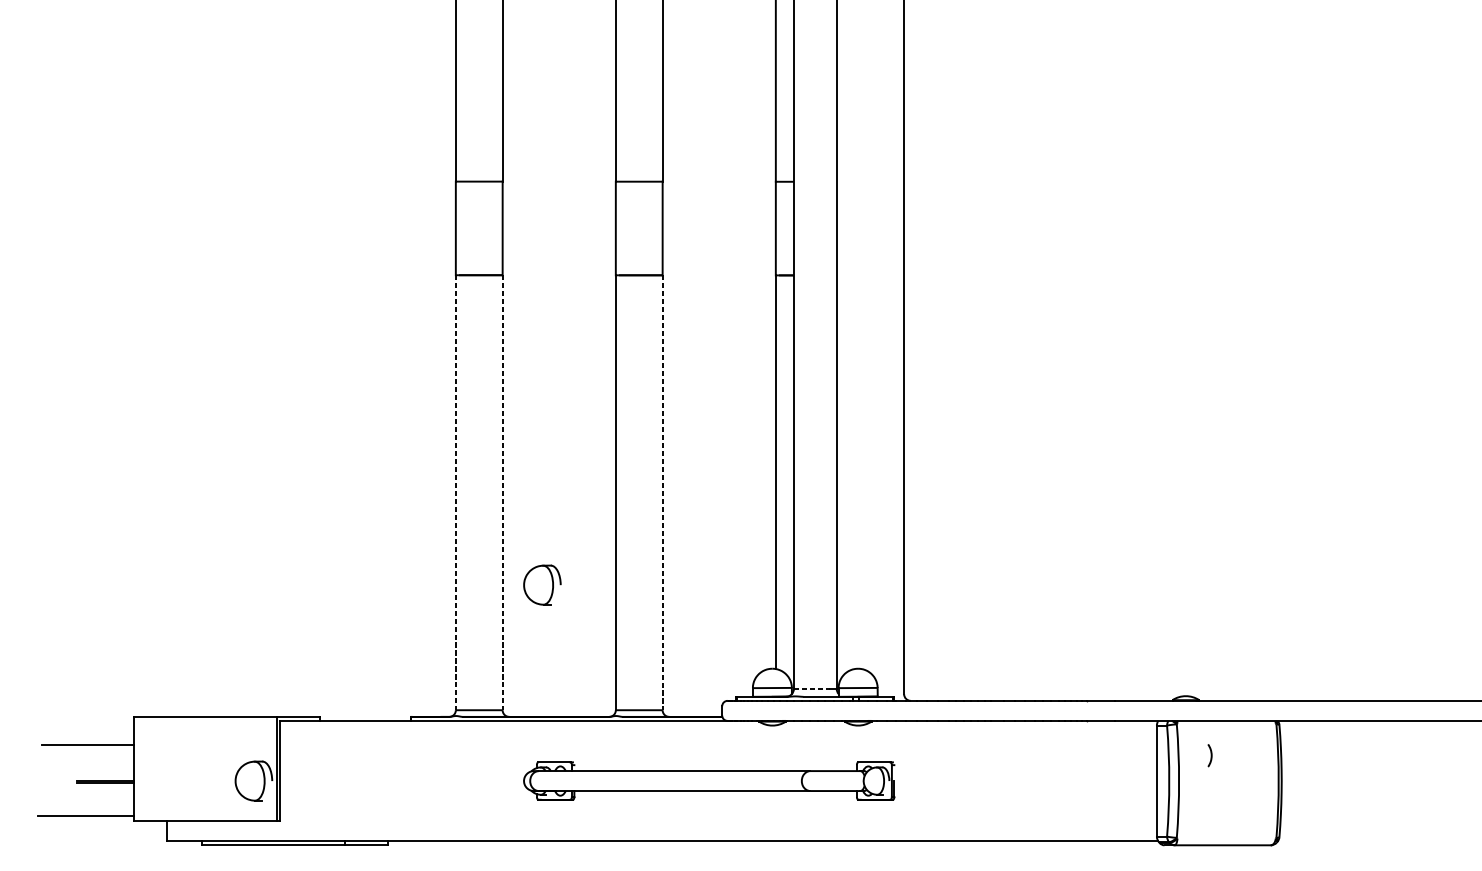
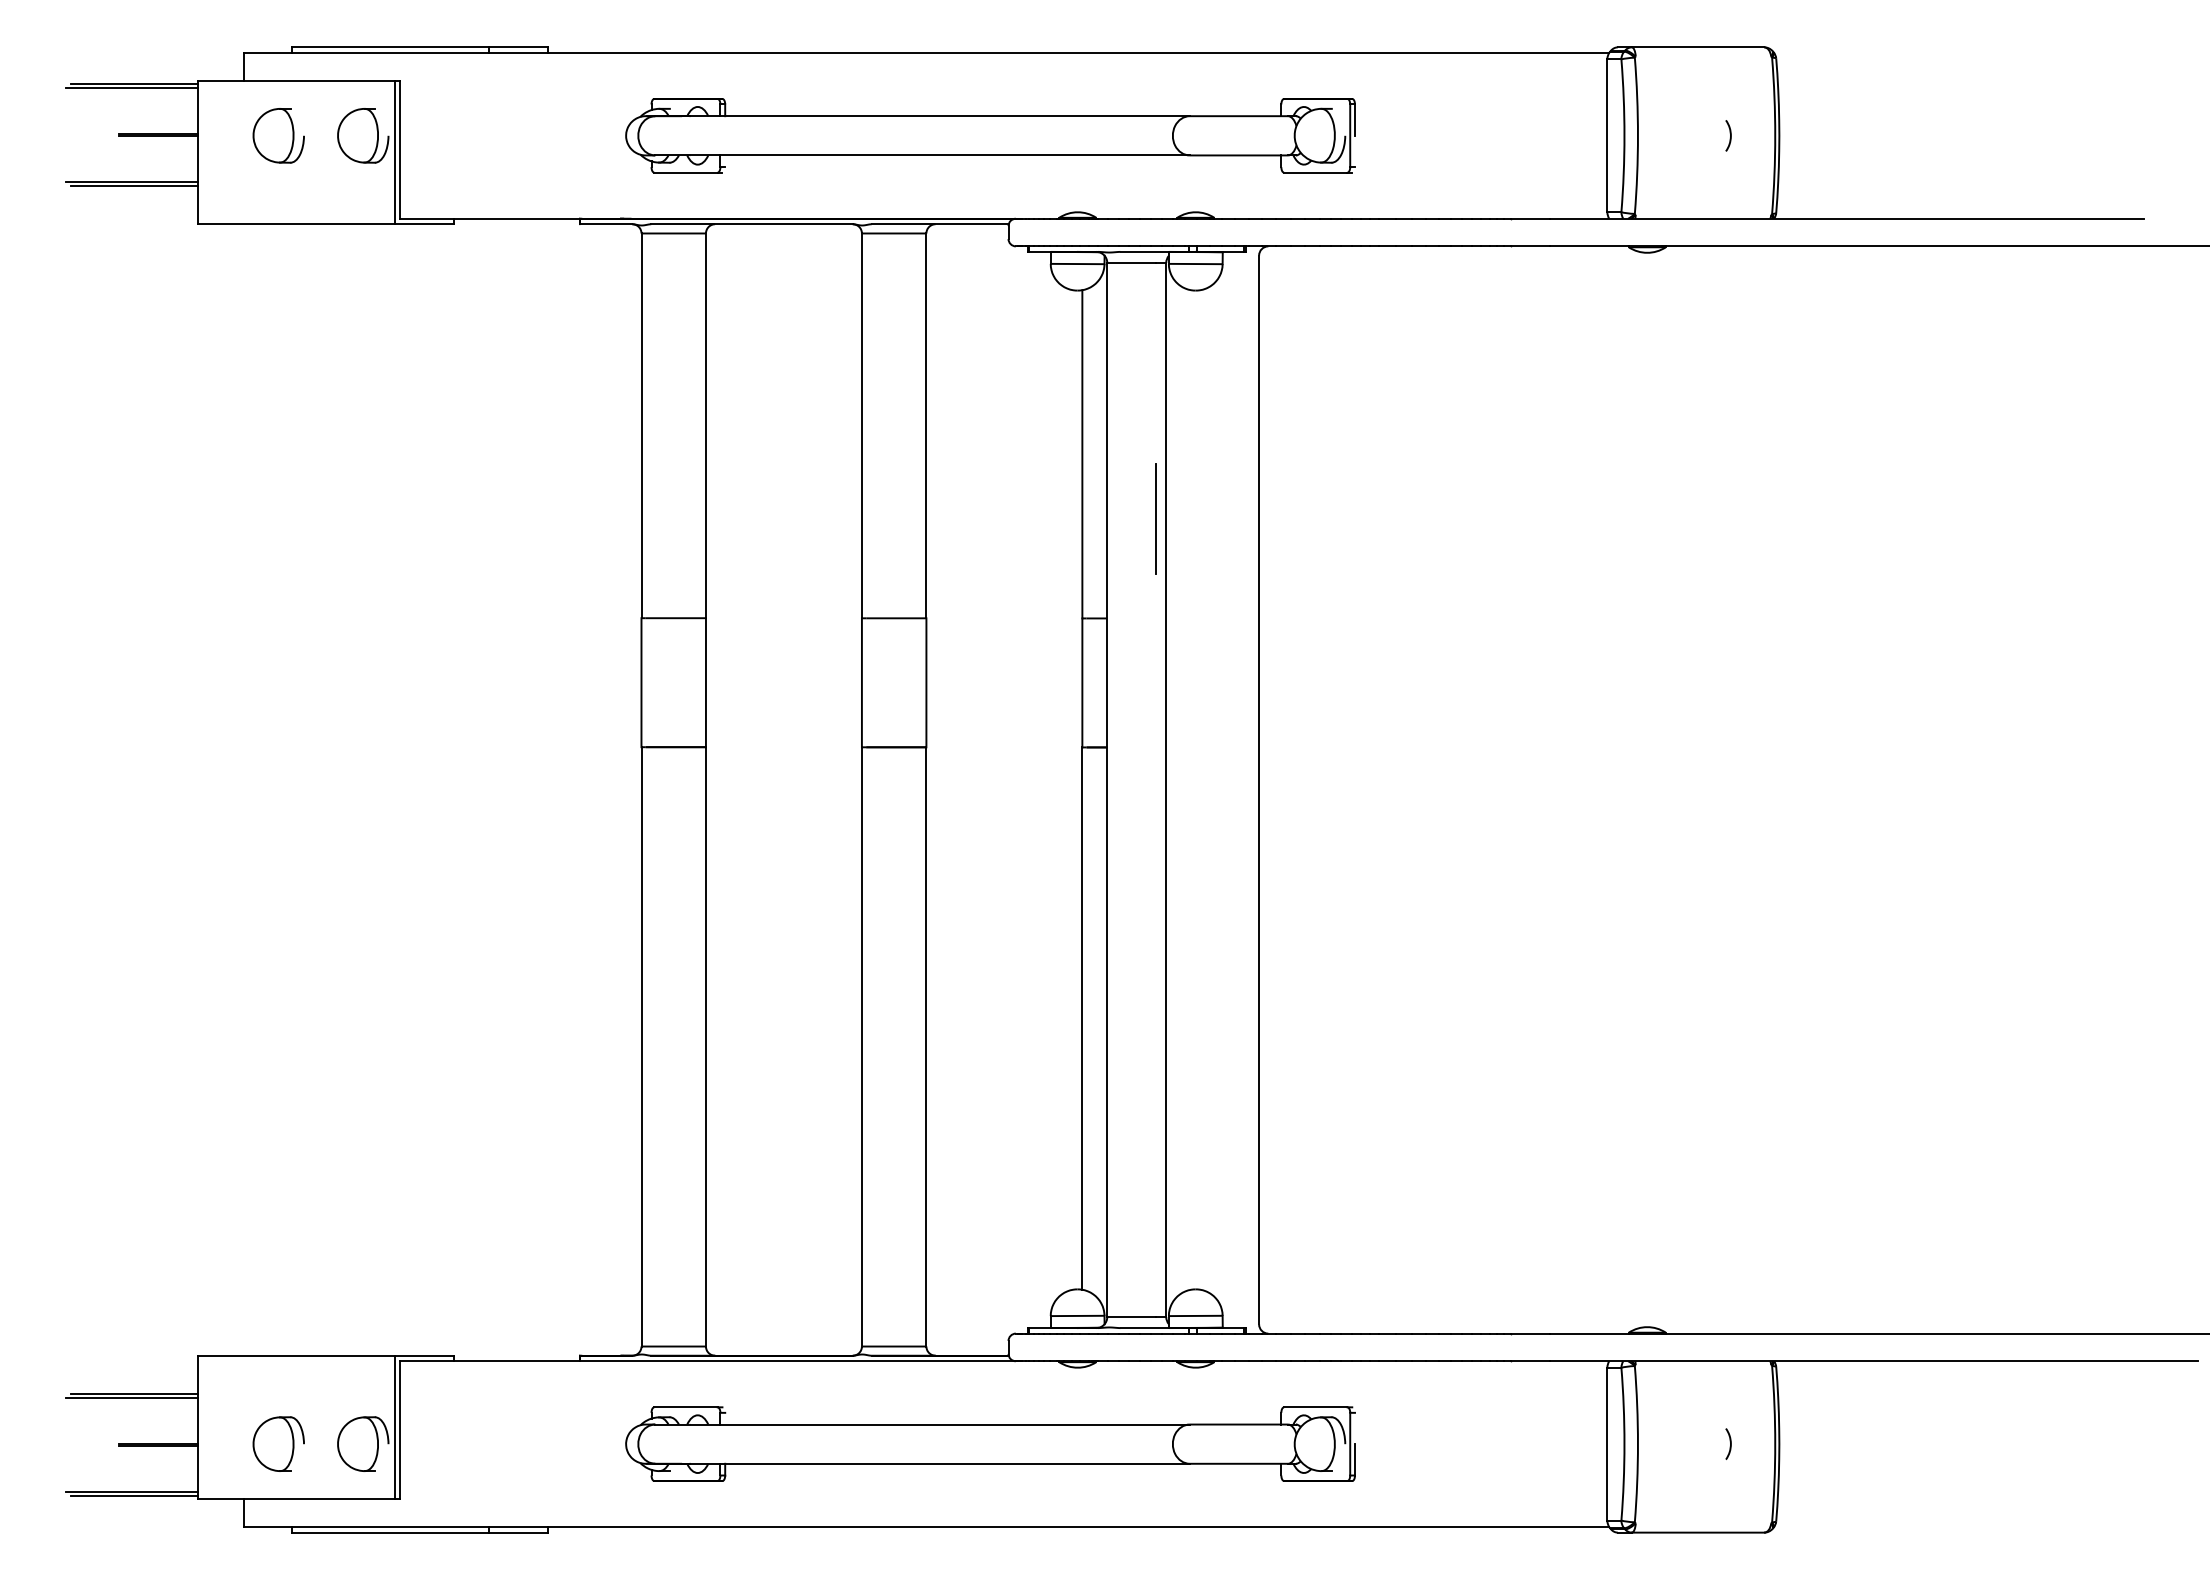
line: (829, 109) -> (1156, 518), added
line: (455, 492) -> (641, 1046), dashed -> solid
line: (502, 492) -> (705, 1046), dashed -> solid
line: (662, 492) -> (926, 1046), dashed -> solid
part: (542, 584) -> (278, 1443), moved
line: (811, 689) -> (1131, 1317), dashed -> solid
line: (85, 747) -> (131, 1398), added
curve: (1211, 755) -> (1730, 1443), moved
part: (709, 780) -> (990, 1443), size x1.43
line: (87, 818) -> (133, 1495), added

